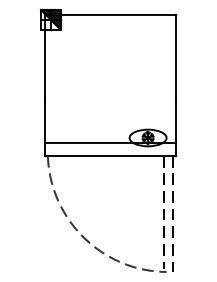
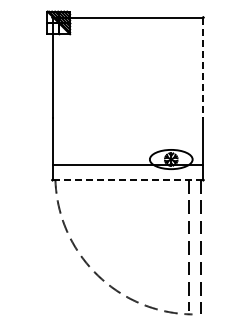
line: (176, 59) -> (203, 68), solid -> dashed
line: (111, 156) -> (128, 180), solid -> dashed

